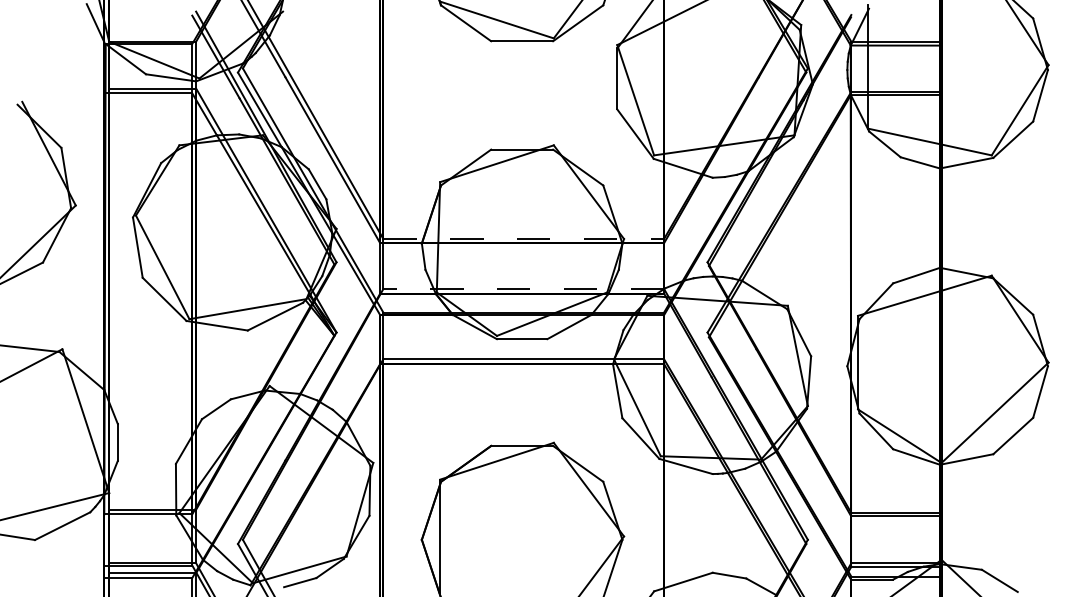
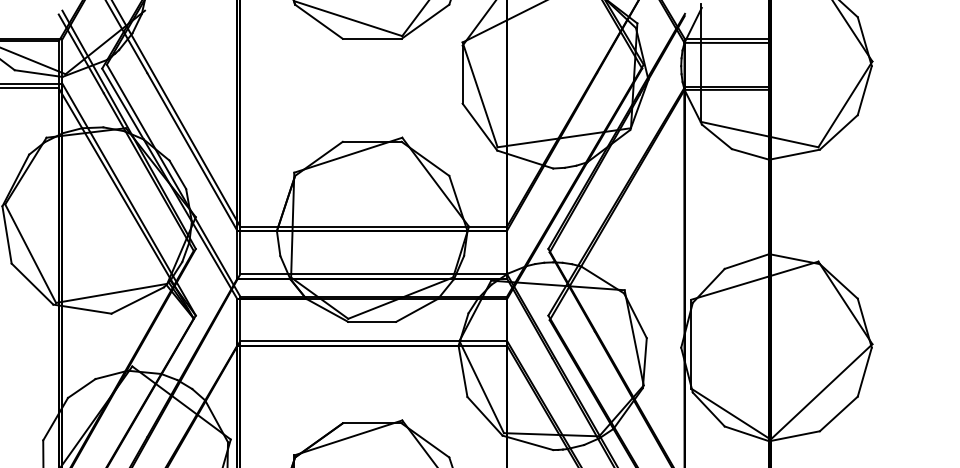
line: (524, 238) -> (374, 226), dashed -> solid
line: (523, 289) -> (373, 274), dashed -> solid

